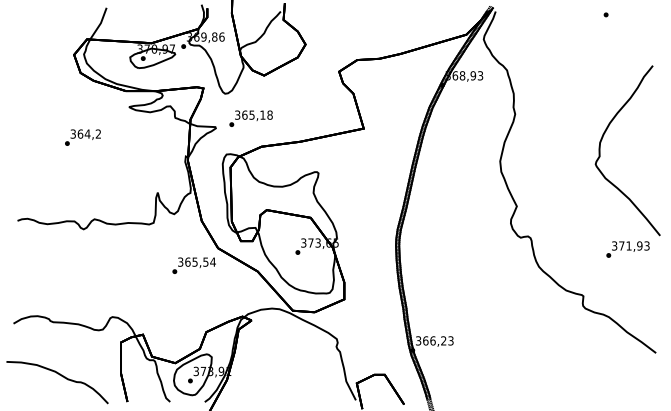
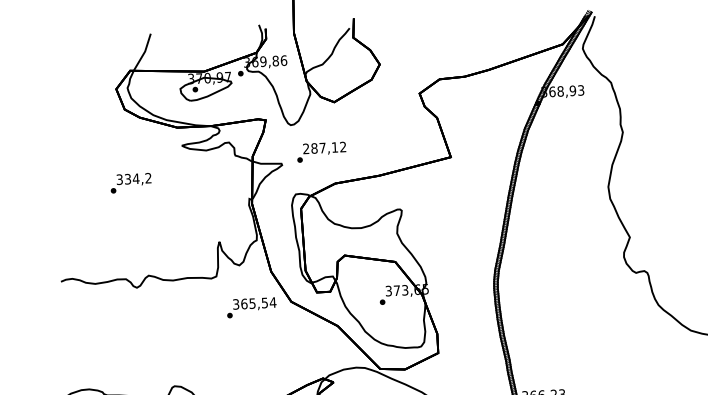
text: (253, 114) -> (324, 147), 365,18 -> 287,12
text: (80, 133) -> (127, 178), 364,2 -> 334,2
text: (193, 265) -> (250, 307), moved

